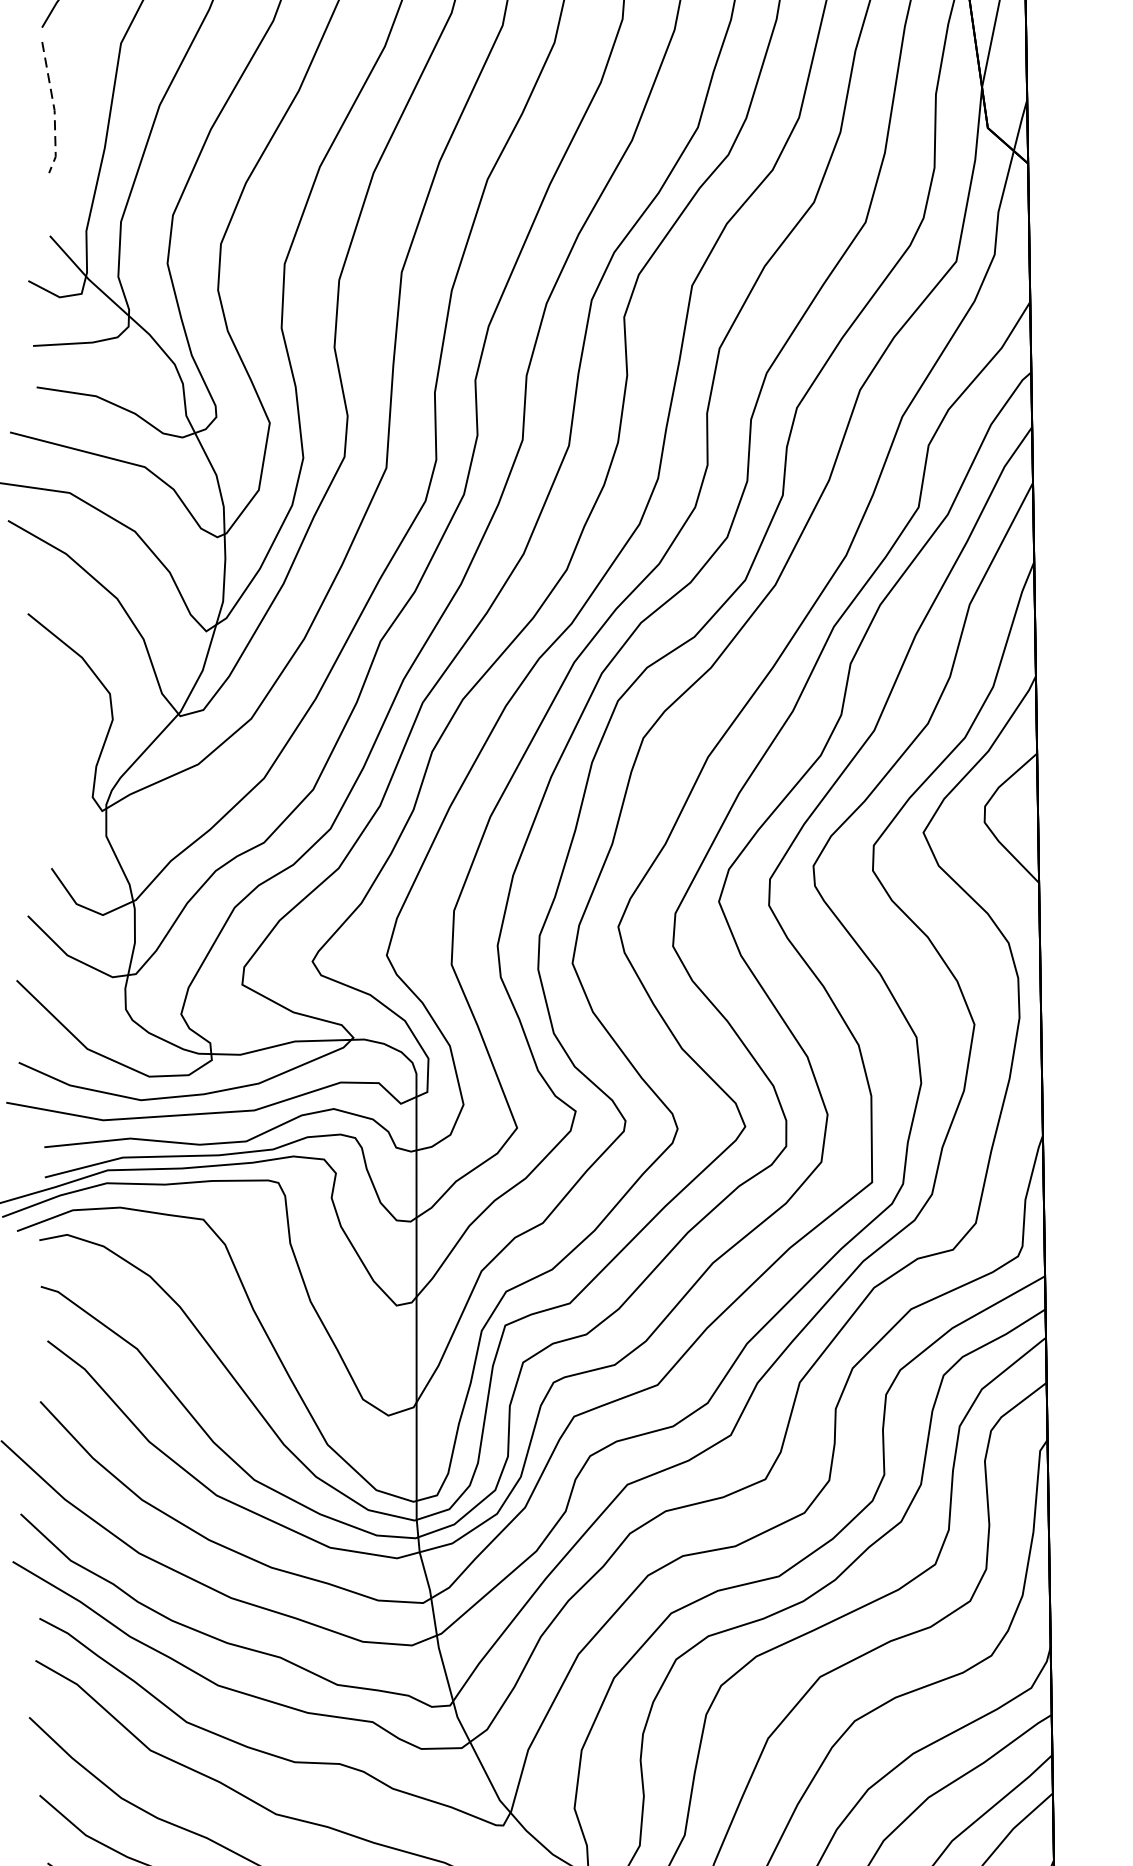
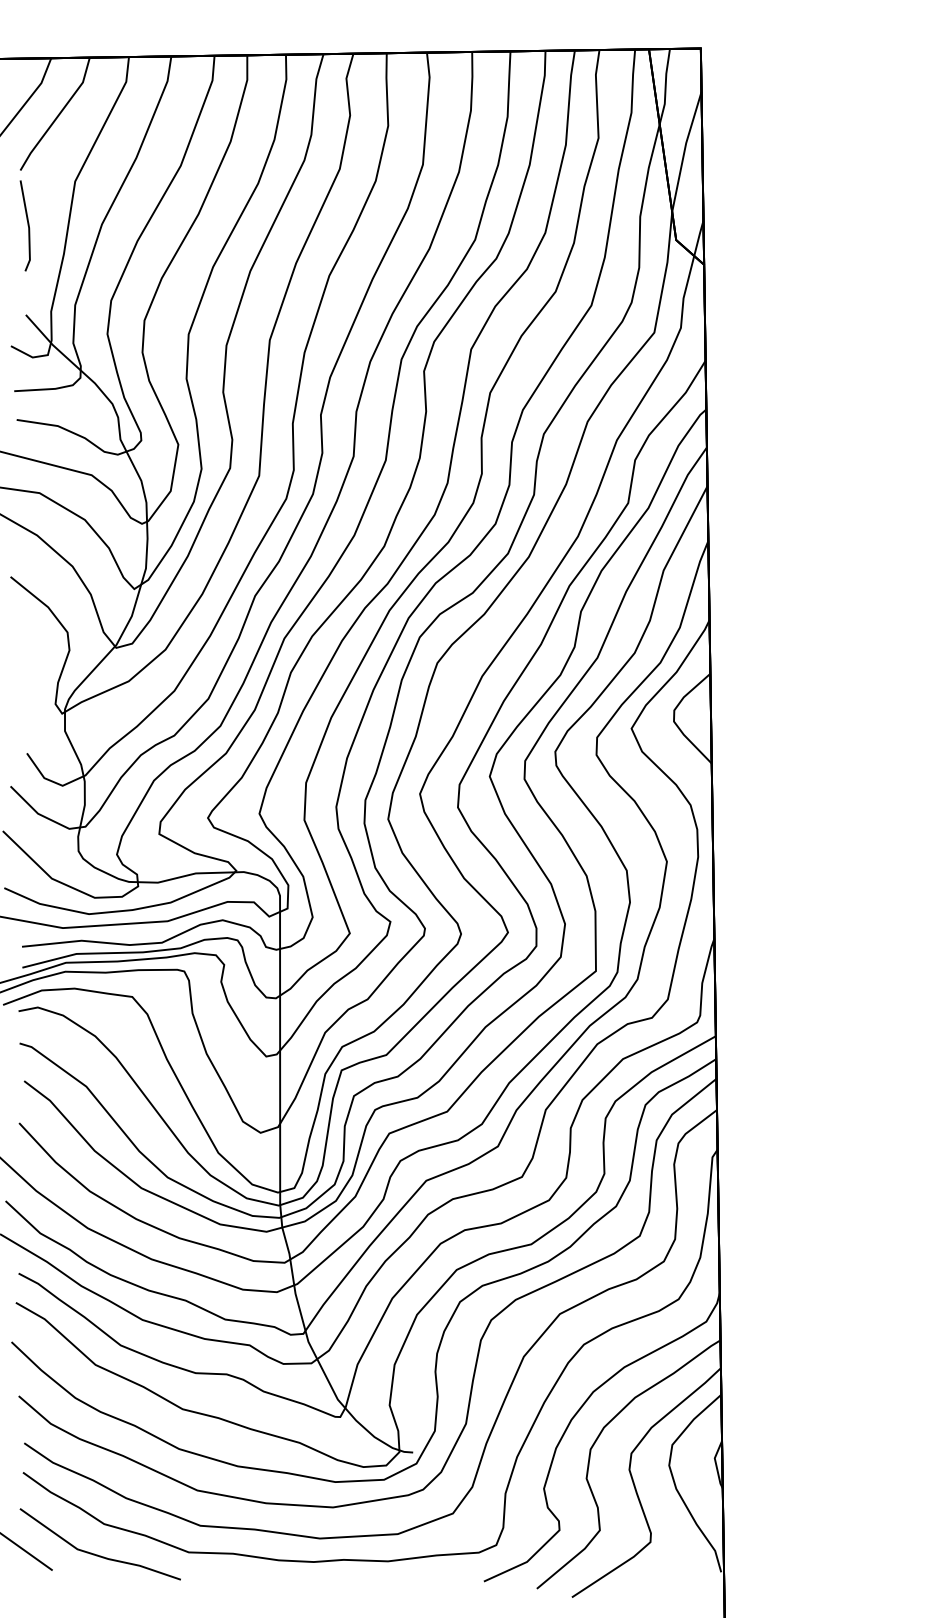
line: (55, 109) -> (29, 227), dashed -> solid

